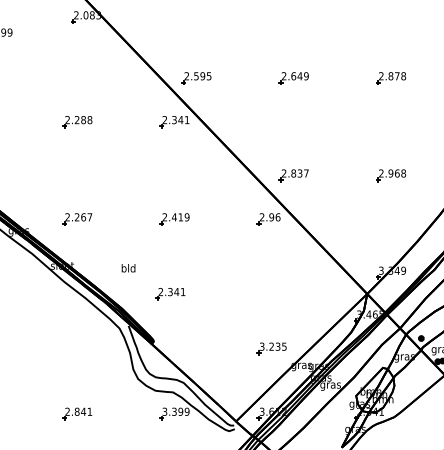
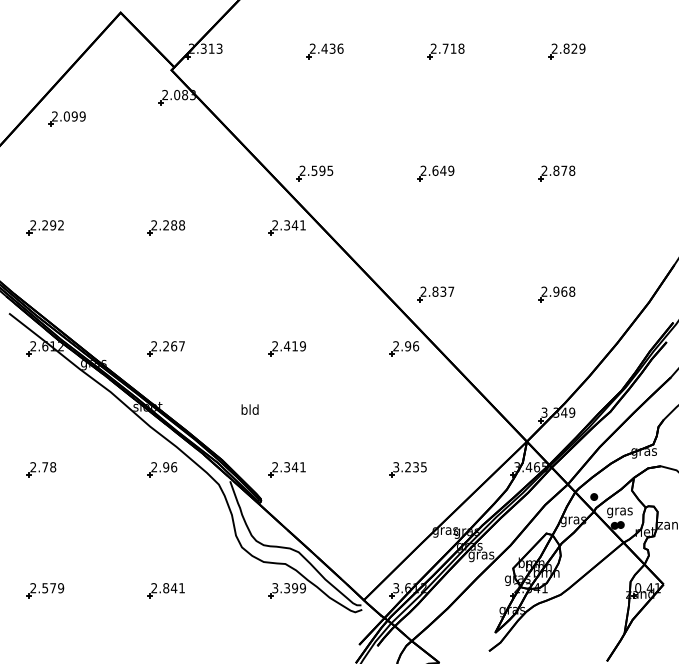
text: (128, 268) -> (249, 409), moved
part: (169, 293) -> (286, 469), moved
part: (74, 316) -> (162, 469), added
part: (271, 348) -> (407, 469), moved

